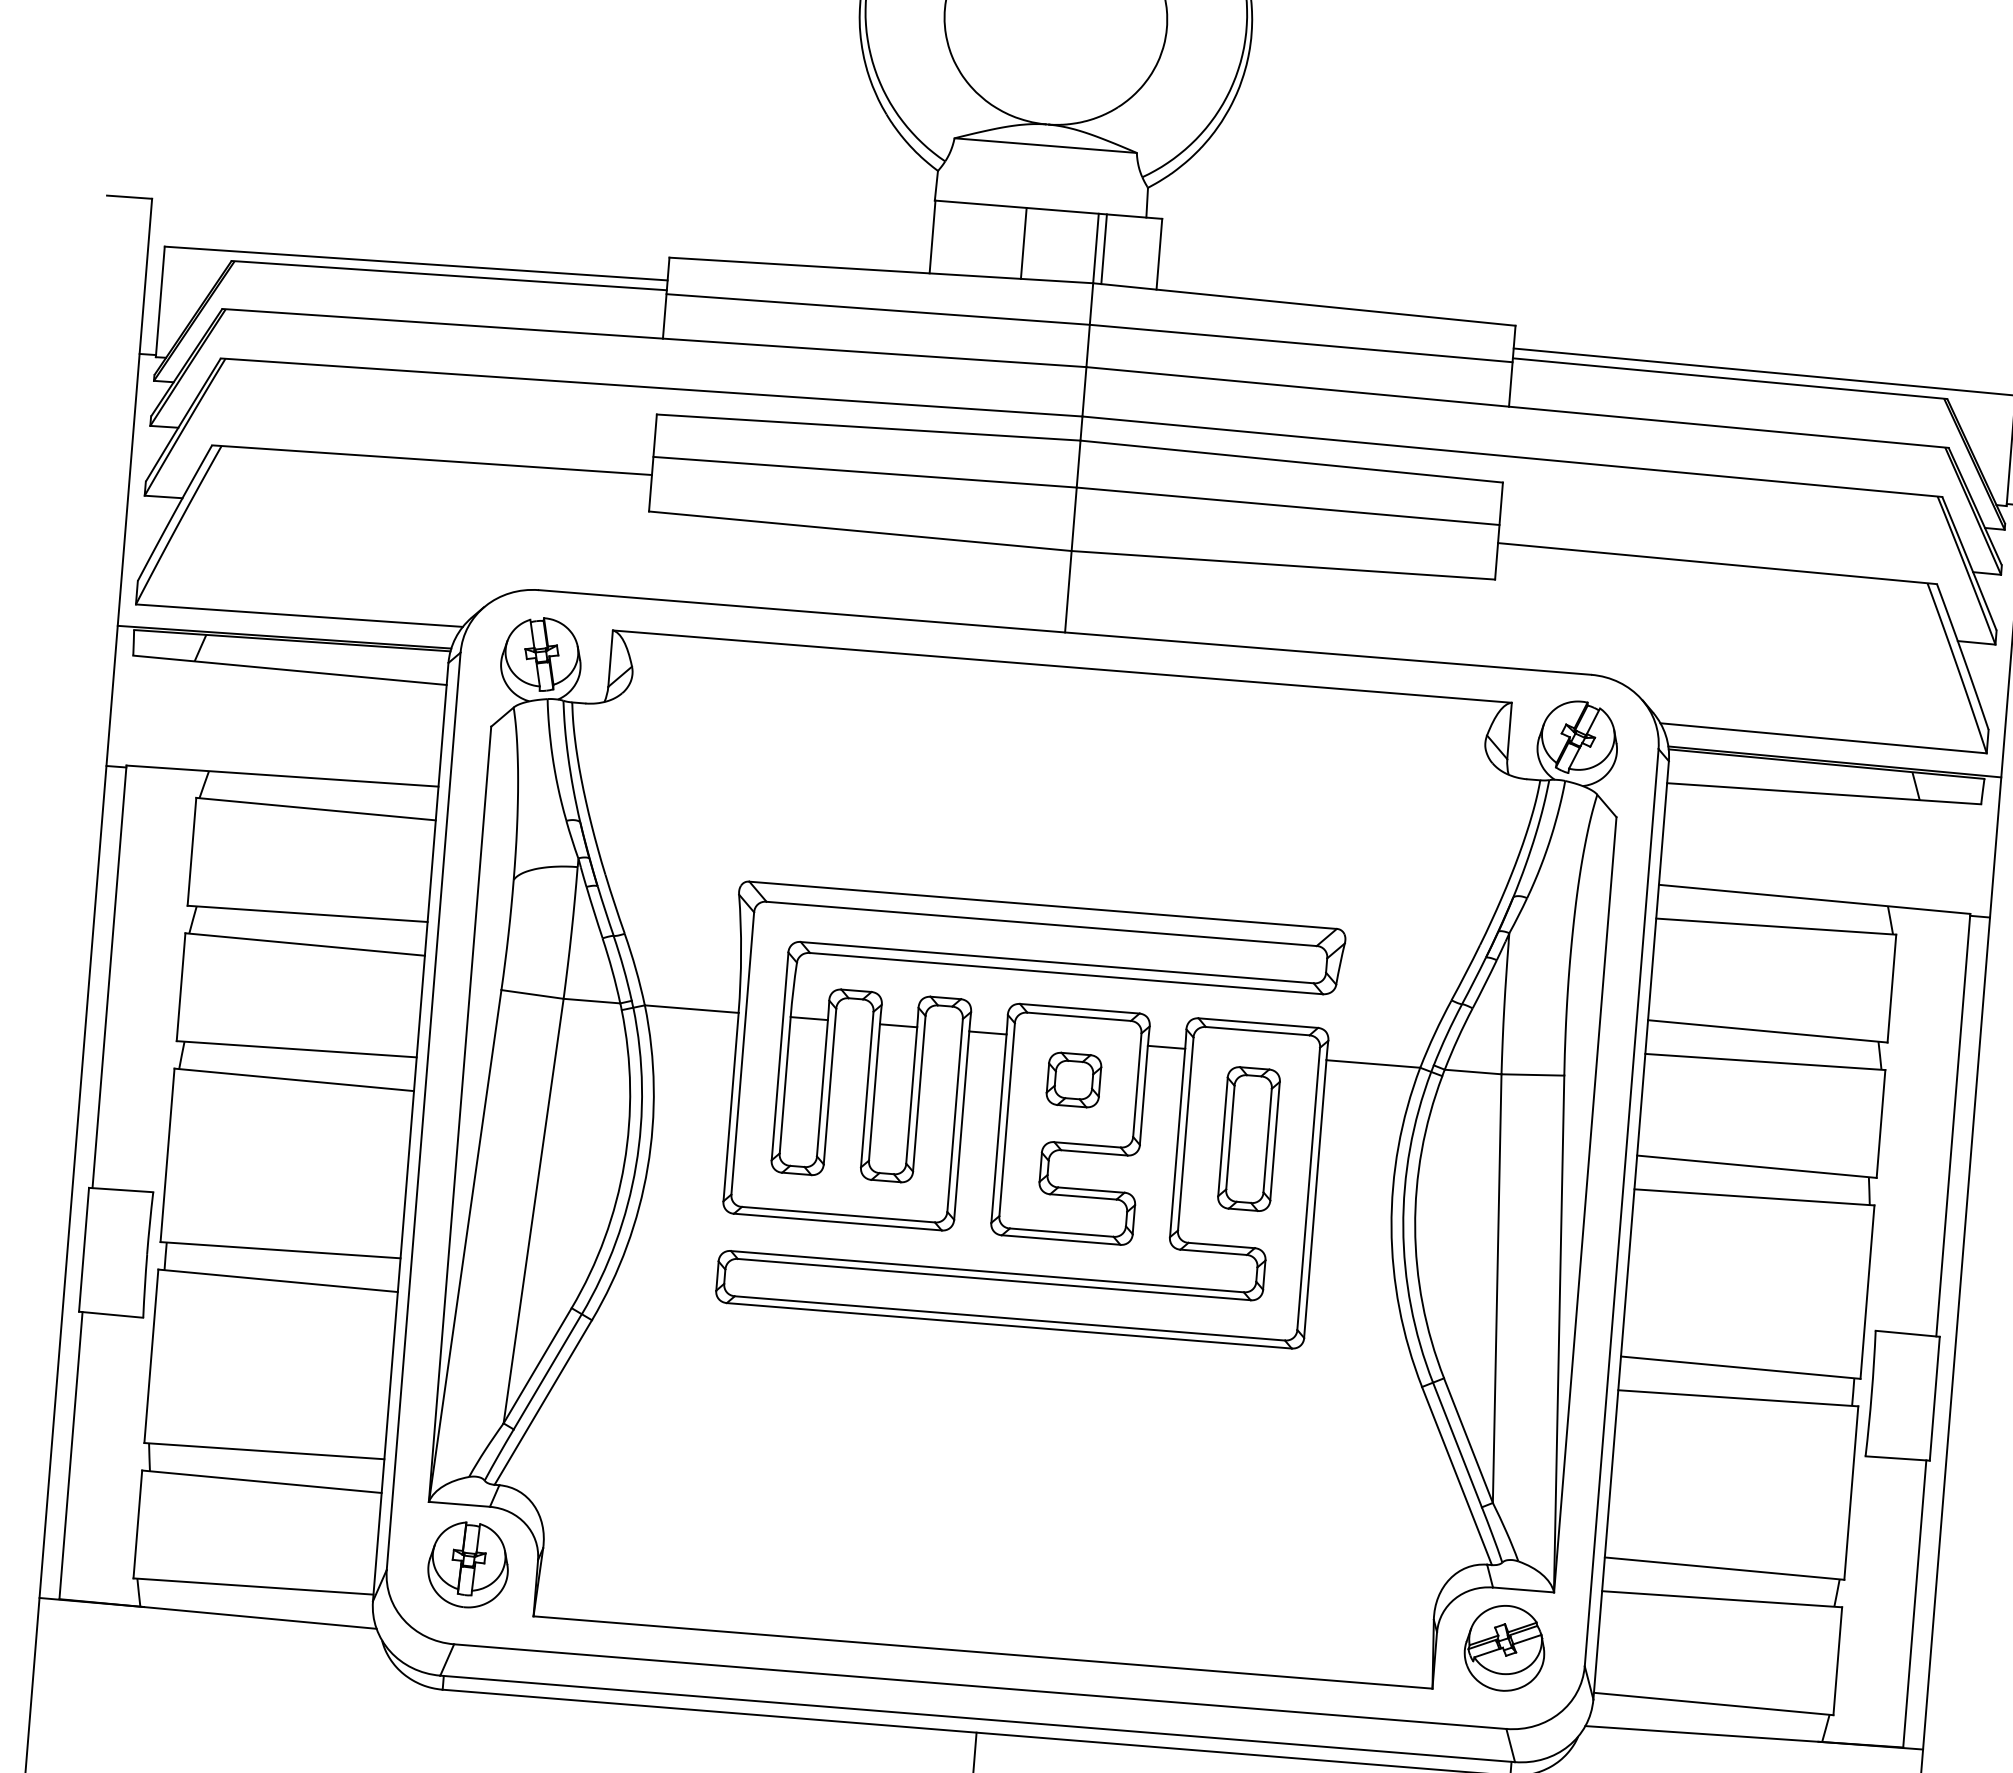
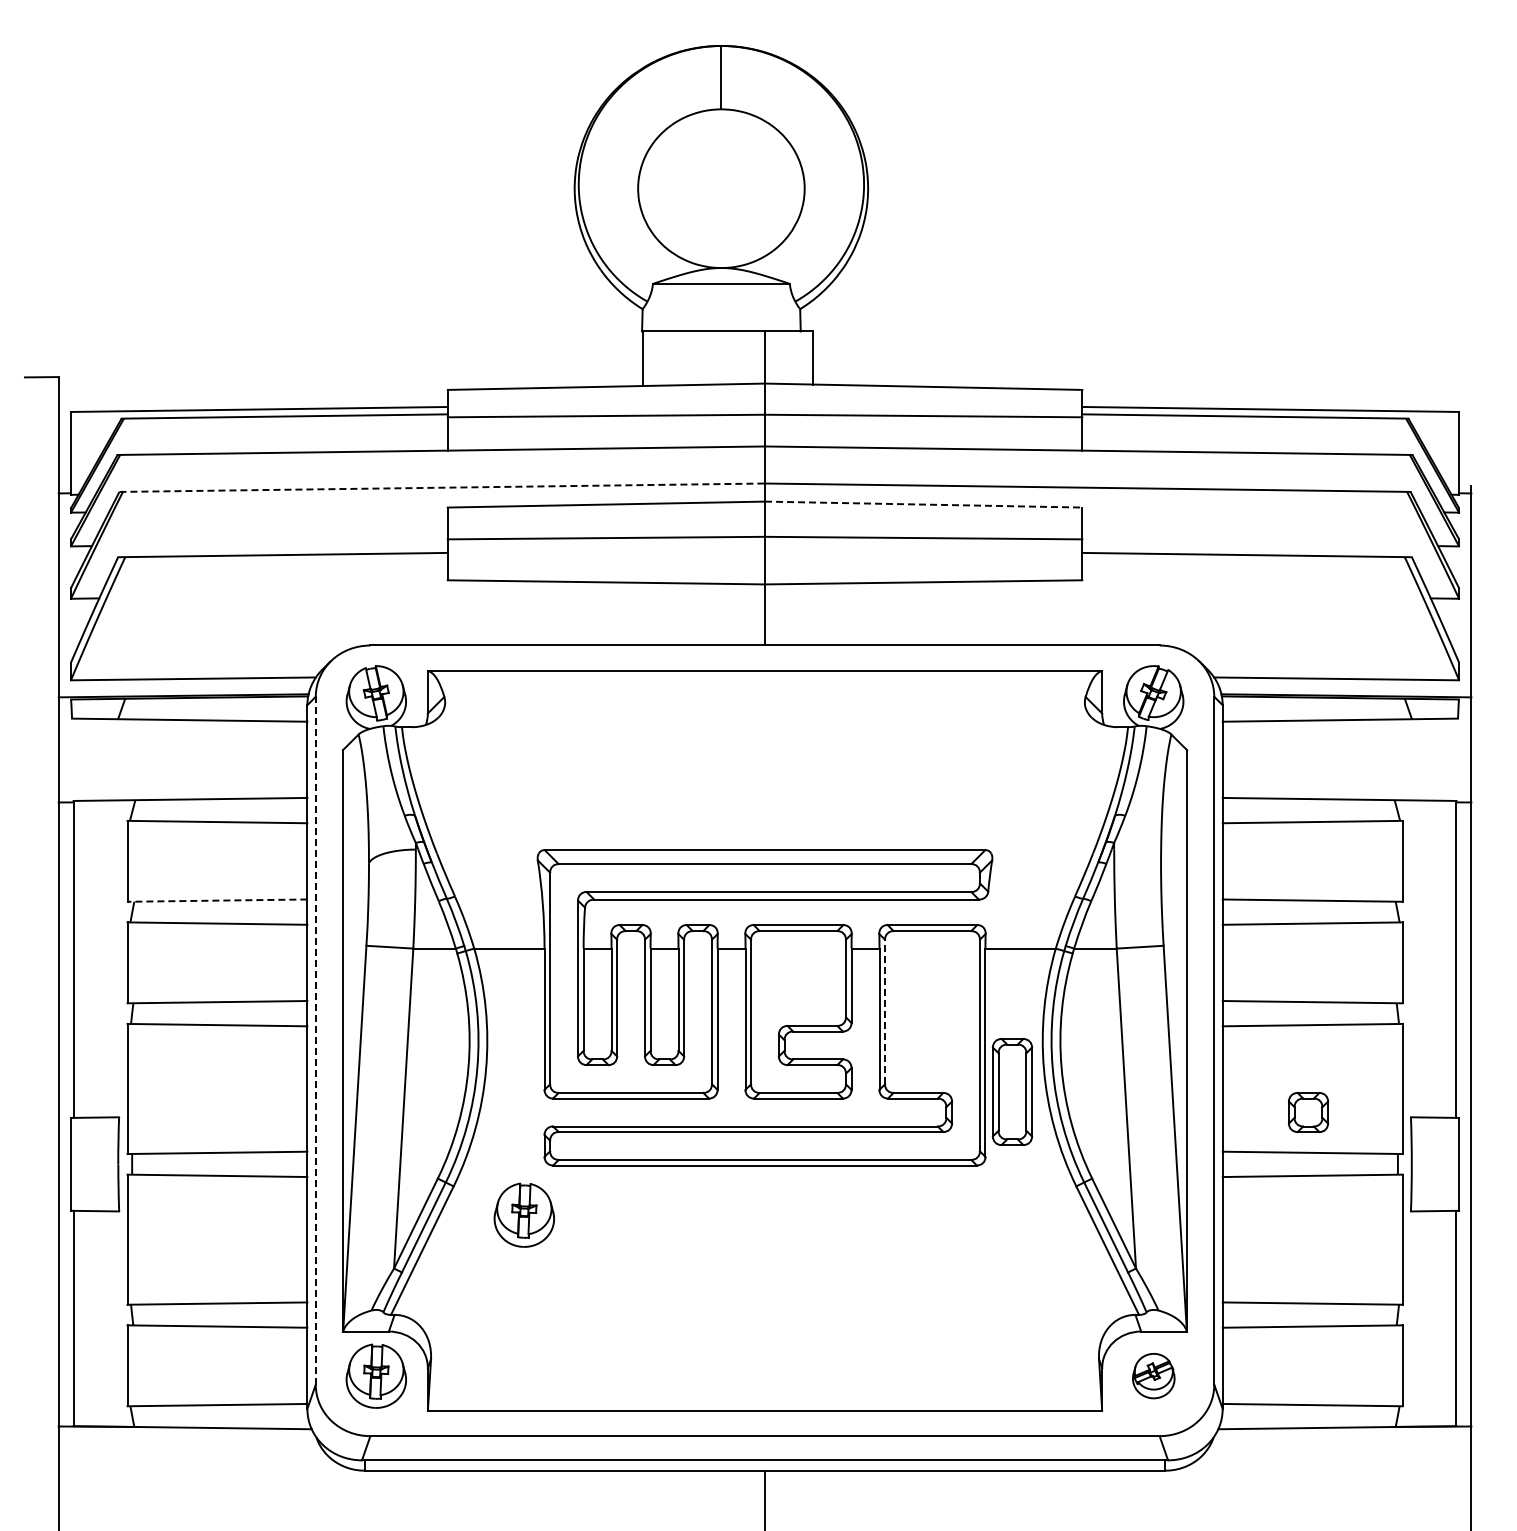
line: (1023, 242) -> (710, 357), removed
line: (1104, 249) -> (771, 357), removed
line: (651, 387) -> (442, 487), solid -> dashed
line: (1291, 461) -> (923, 504), solid -> dashed
line: (307, 913) -> (217, 900), solid -> dashed
part: (1073, 1080) -> (1308, 1112), moved
line: (423, 1110) -> (315, 1040), solid -> dashed
line: (1186, 1133) -> (885, 1011), solid -> dashed
part: (1249, 1138) -> (1012, 1091), moved
part: (682, 1365) -> (523, 1214), added
part: (1504, 1647) -> (1153, 1375), size x0.7

